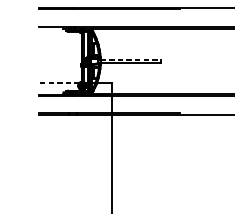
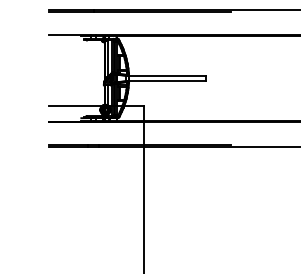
line: (130, 59) -> (167, 76), dashed -> solid
line: (59, 83) -> (75, 106), dashed -> solid

